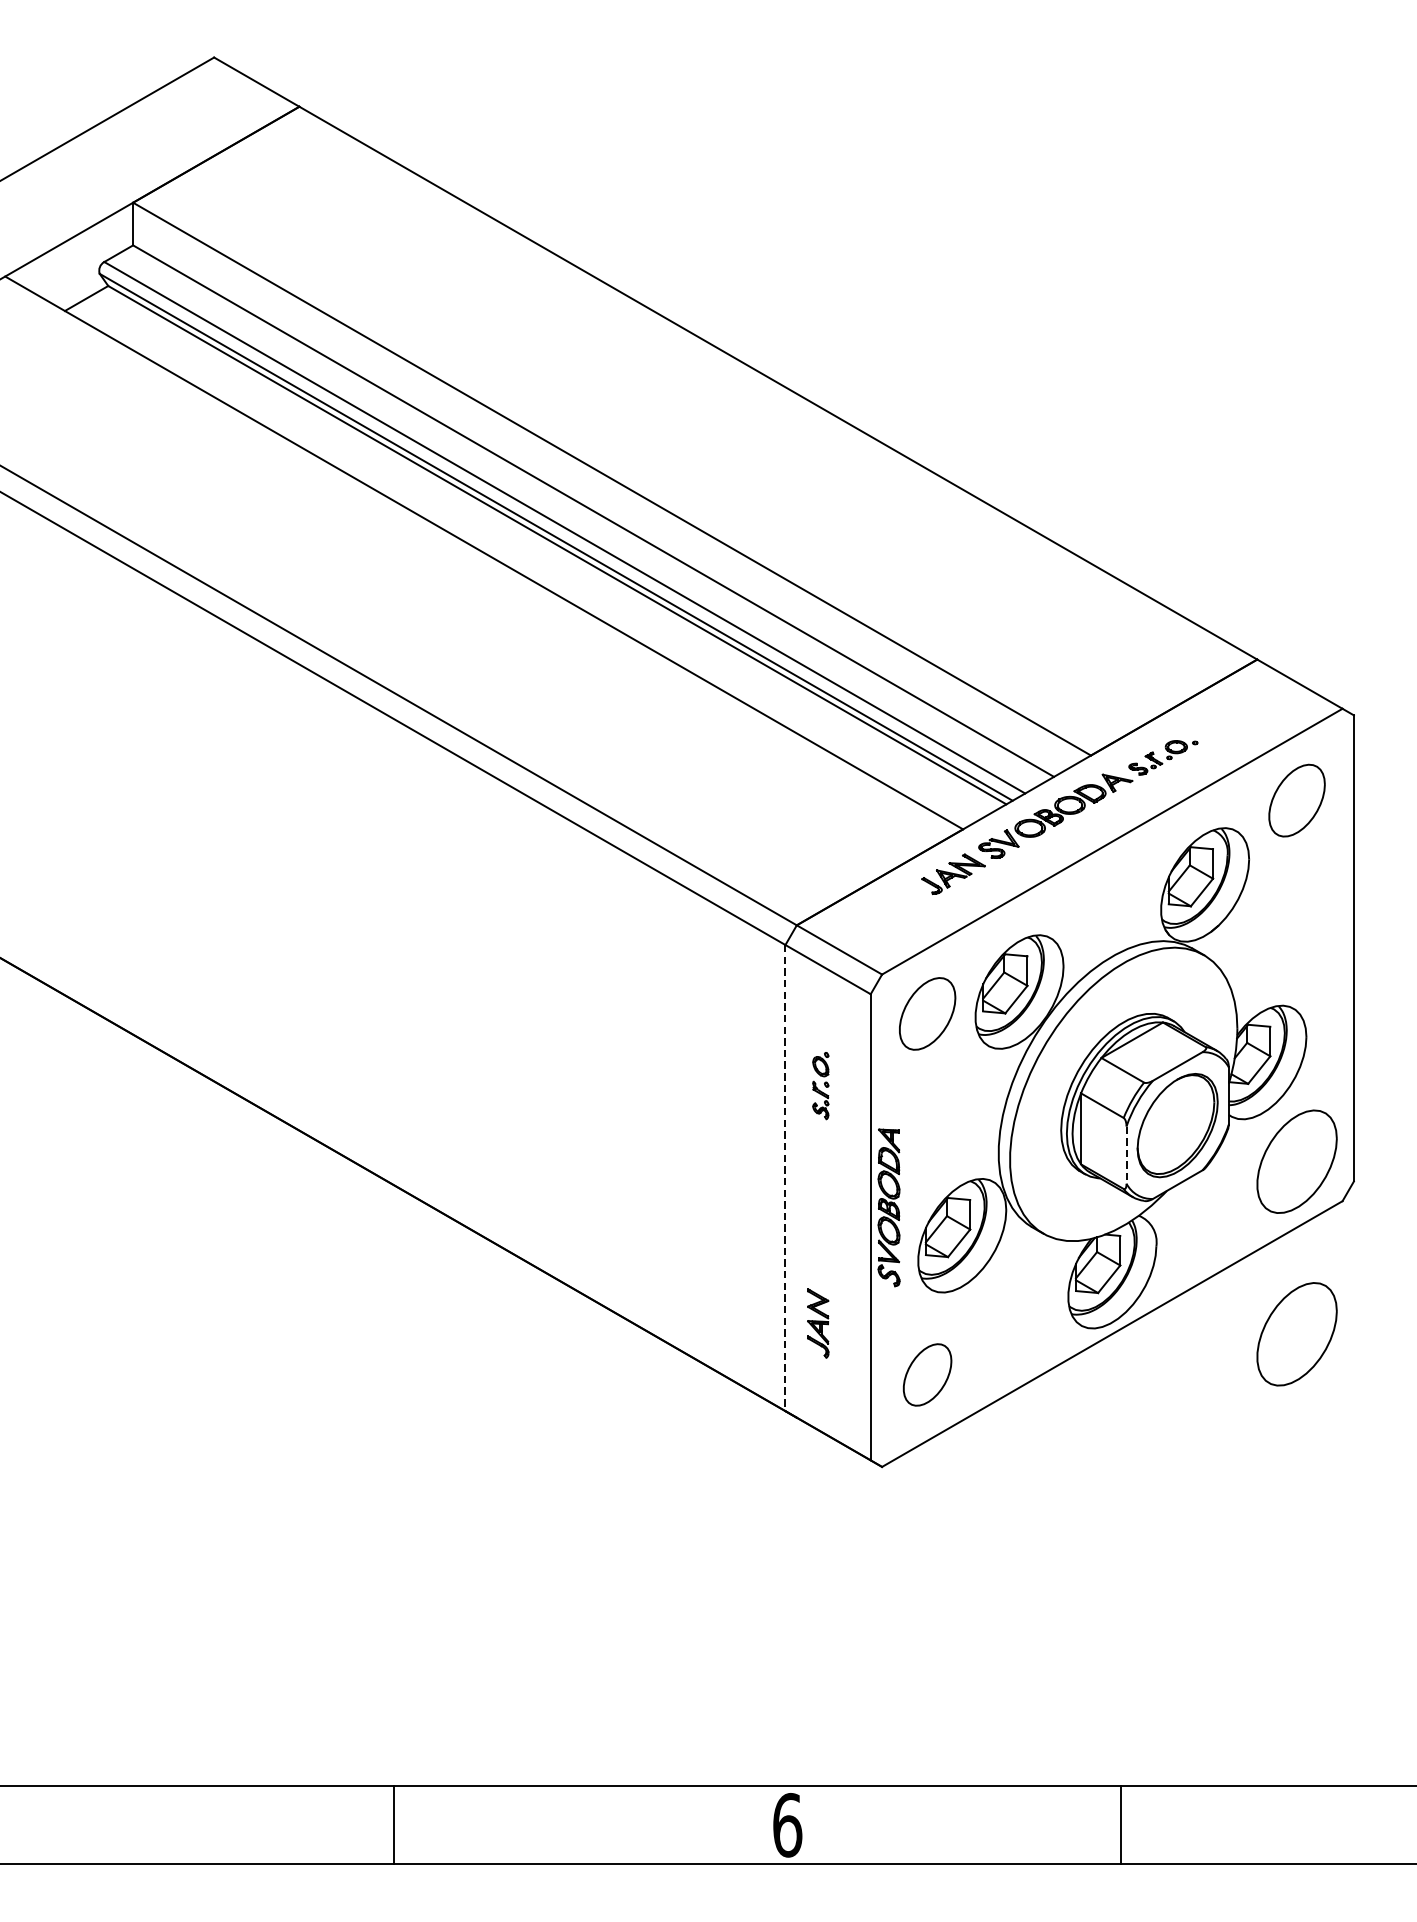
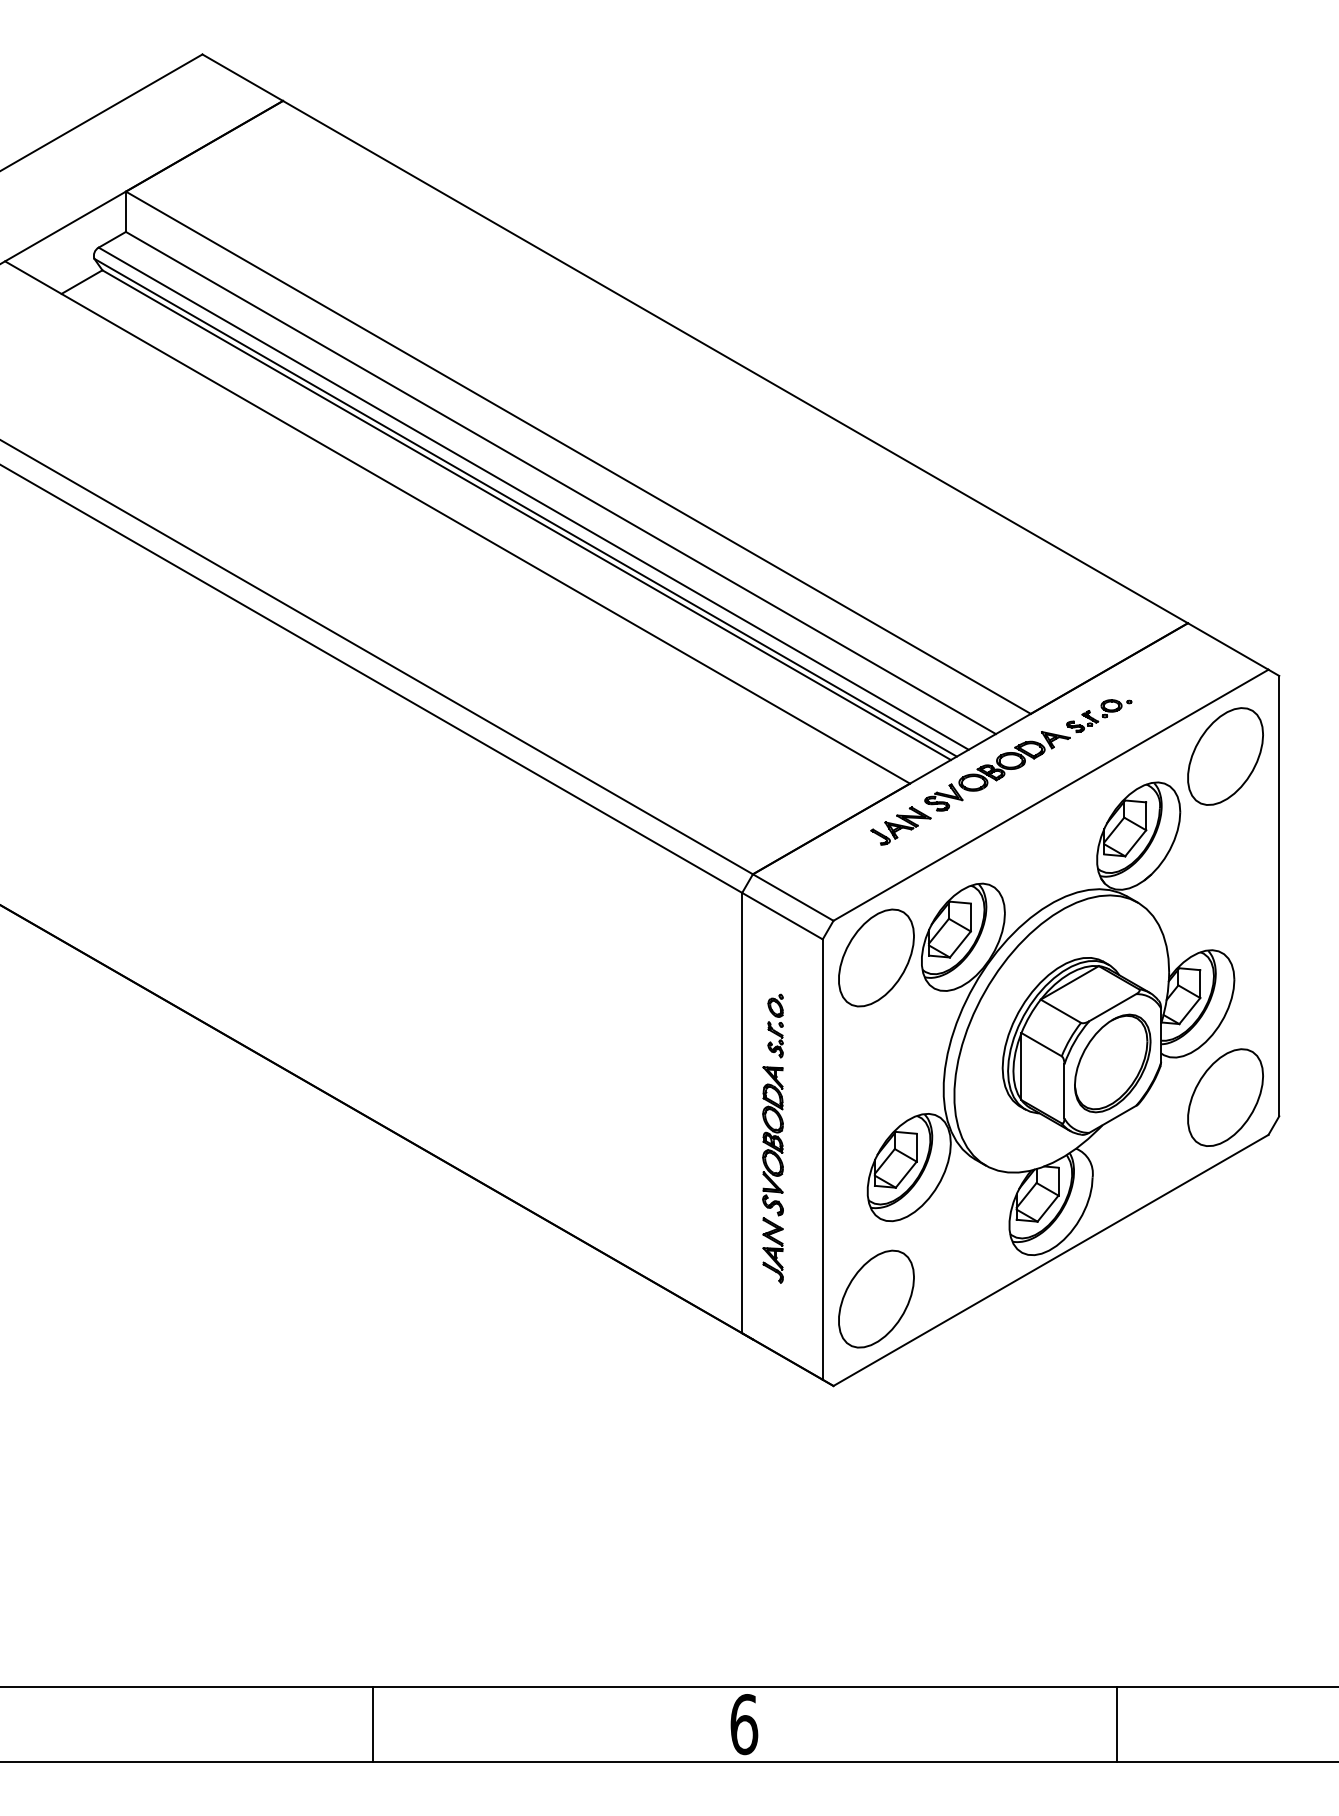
part: (1297, 800) -> (1225, 756), size x1.43
part: (927, 1013) -> (876, 957), size x1.43
line: (1126, 1155) -> (1064, 1091), dashed -> solid
line: (785, 1178) -> (742, 1113), dashed -> solid
part: (888, 1208) -> (772, 1141), moved
part: (1297, 1334) -> (1225, 1260), removed
part: (927, 1374) -> (876, 1298), size x1.67
line: (1121, 1825) -> (1117, 1724), moved

